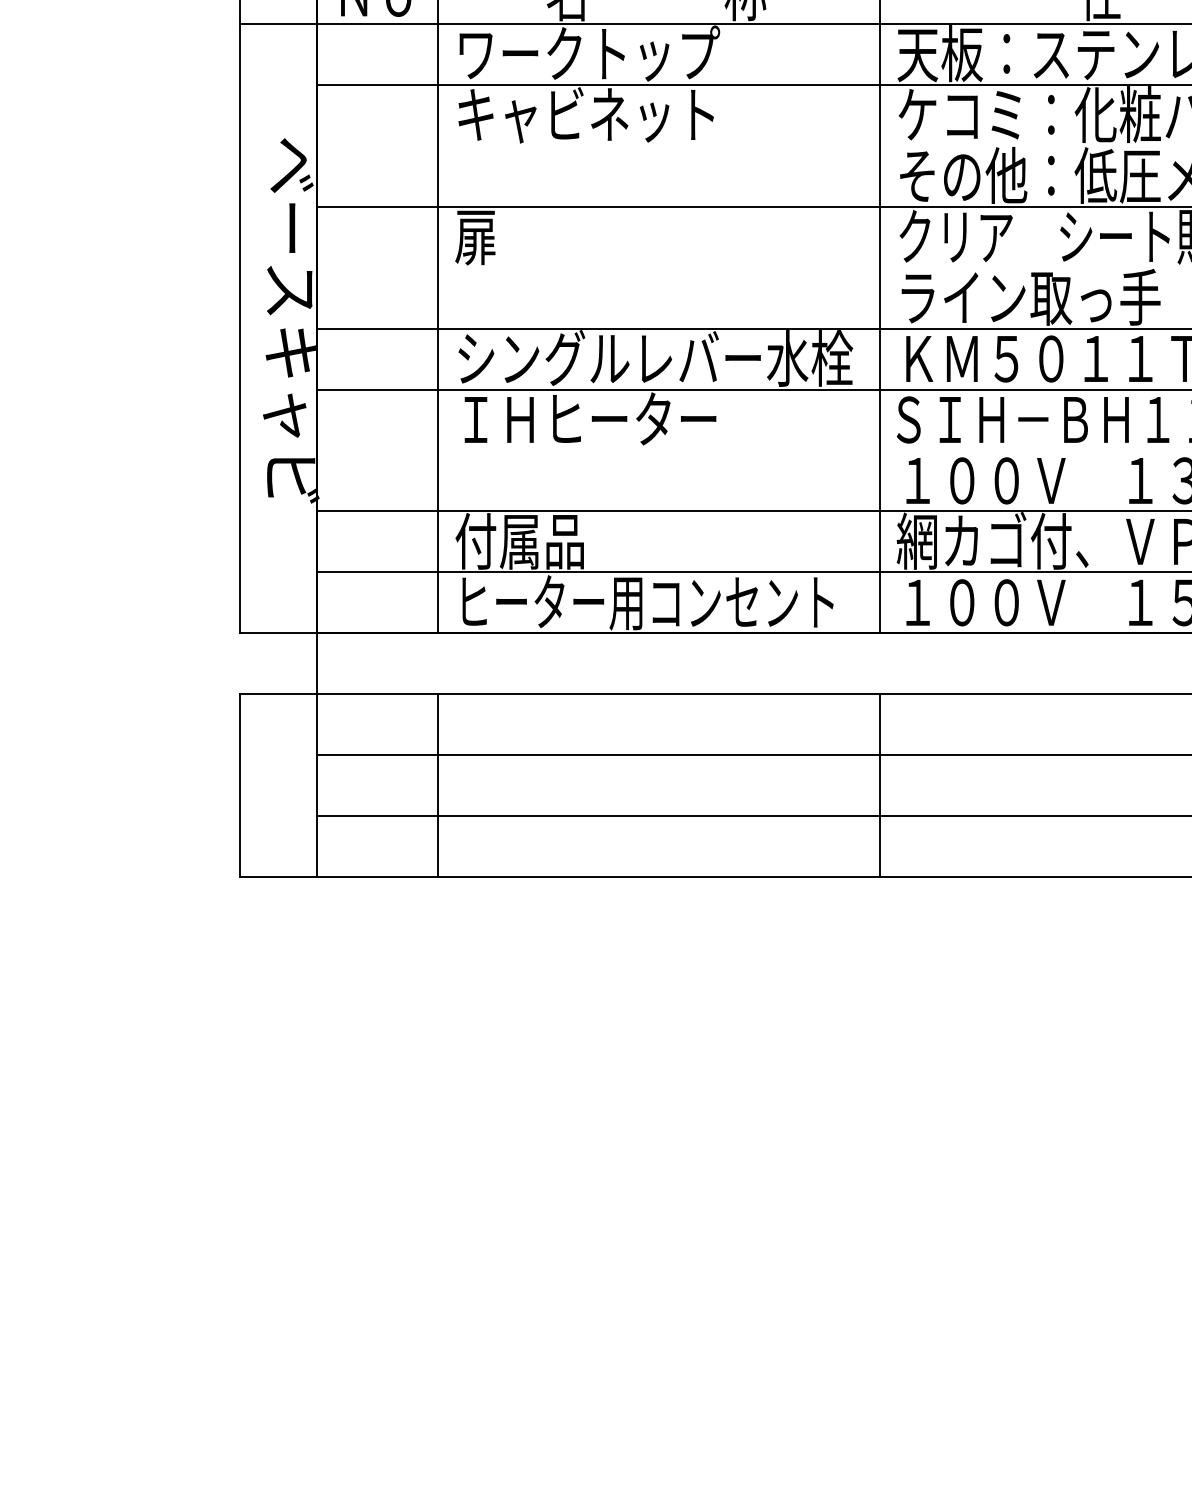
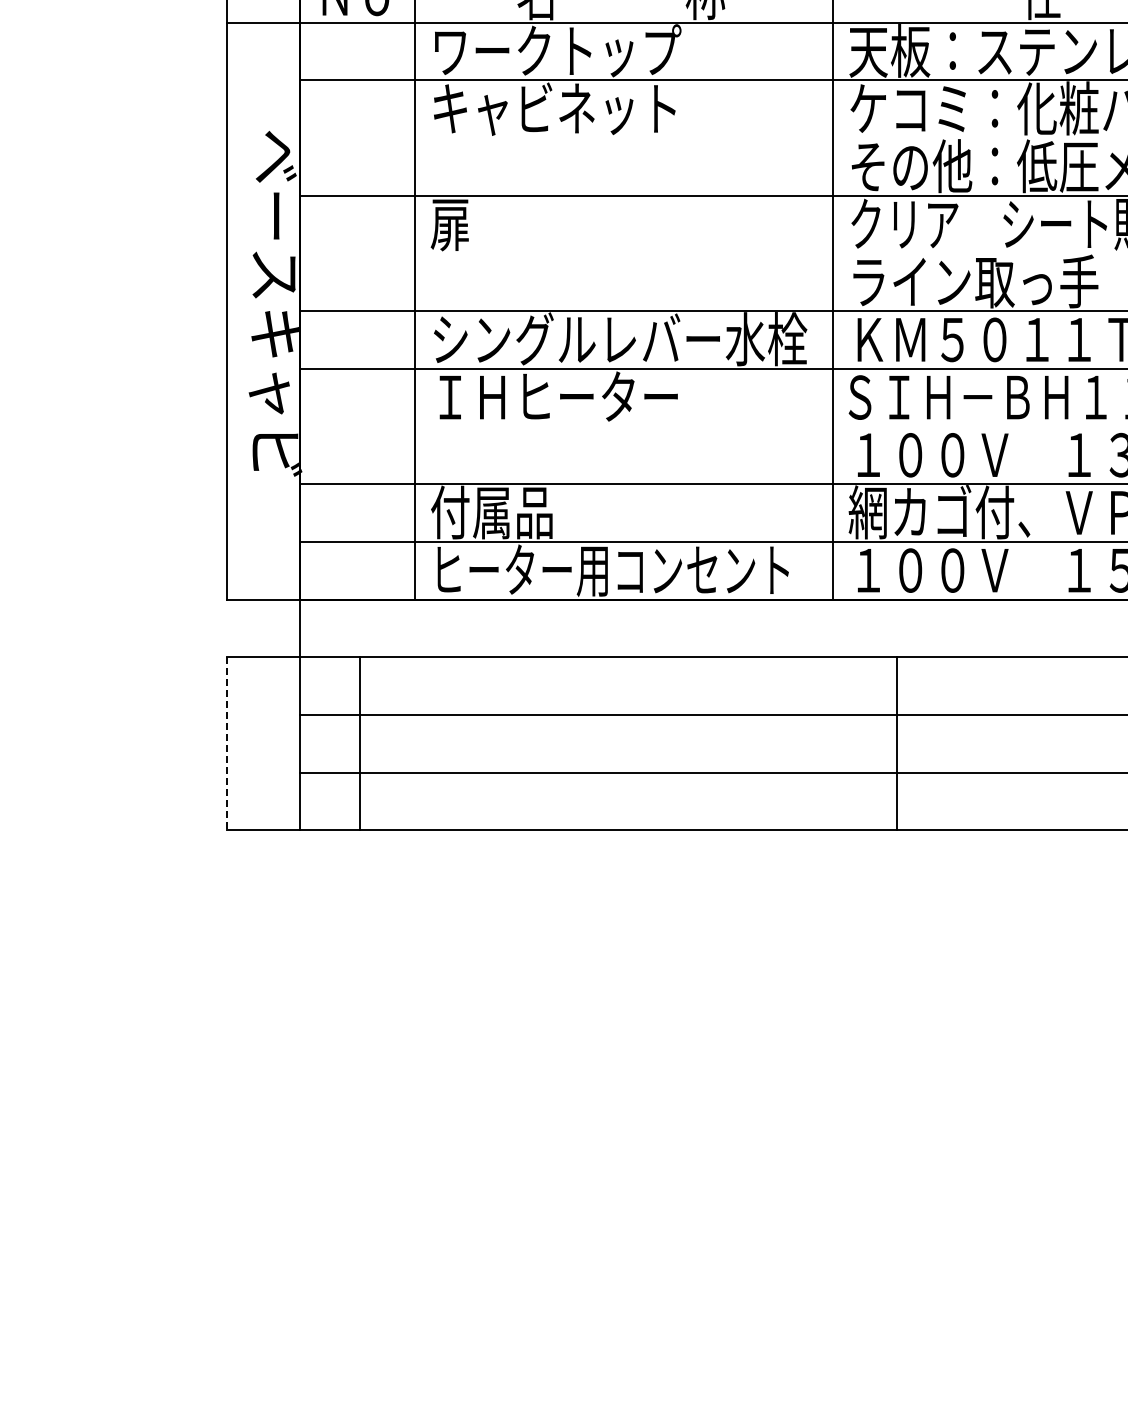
line: (240, 785) -> (227, 743), solid -> dashed
line: (438, 785) -> (359, 743), moved
line: (880, 785) -> (897, 743), moved

